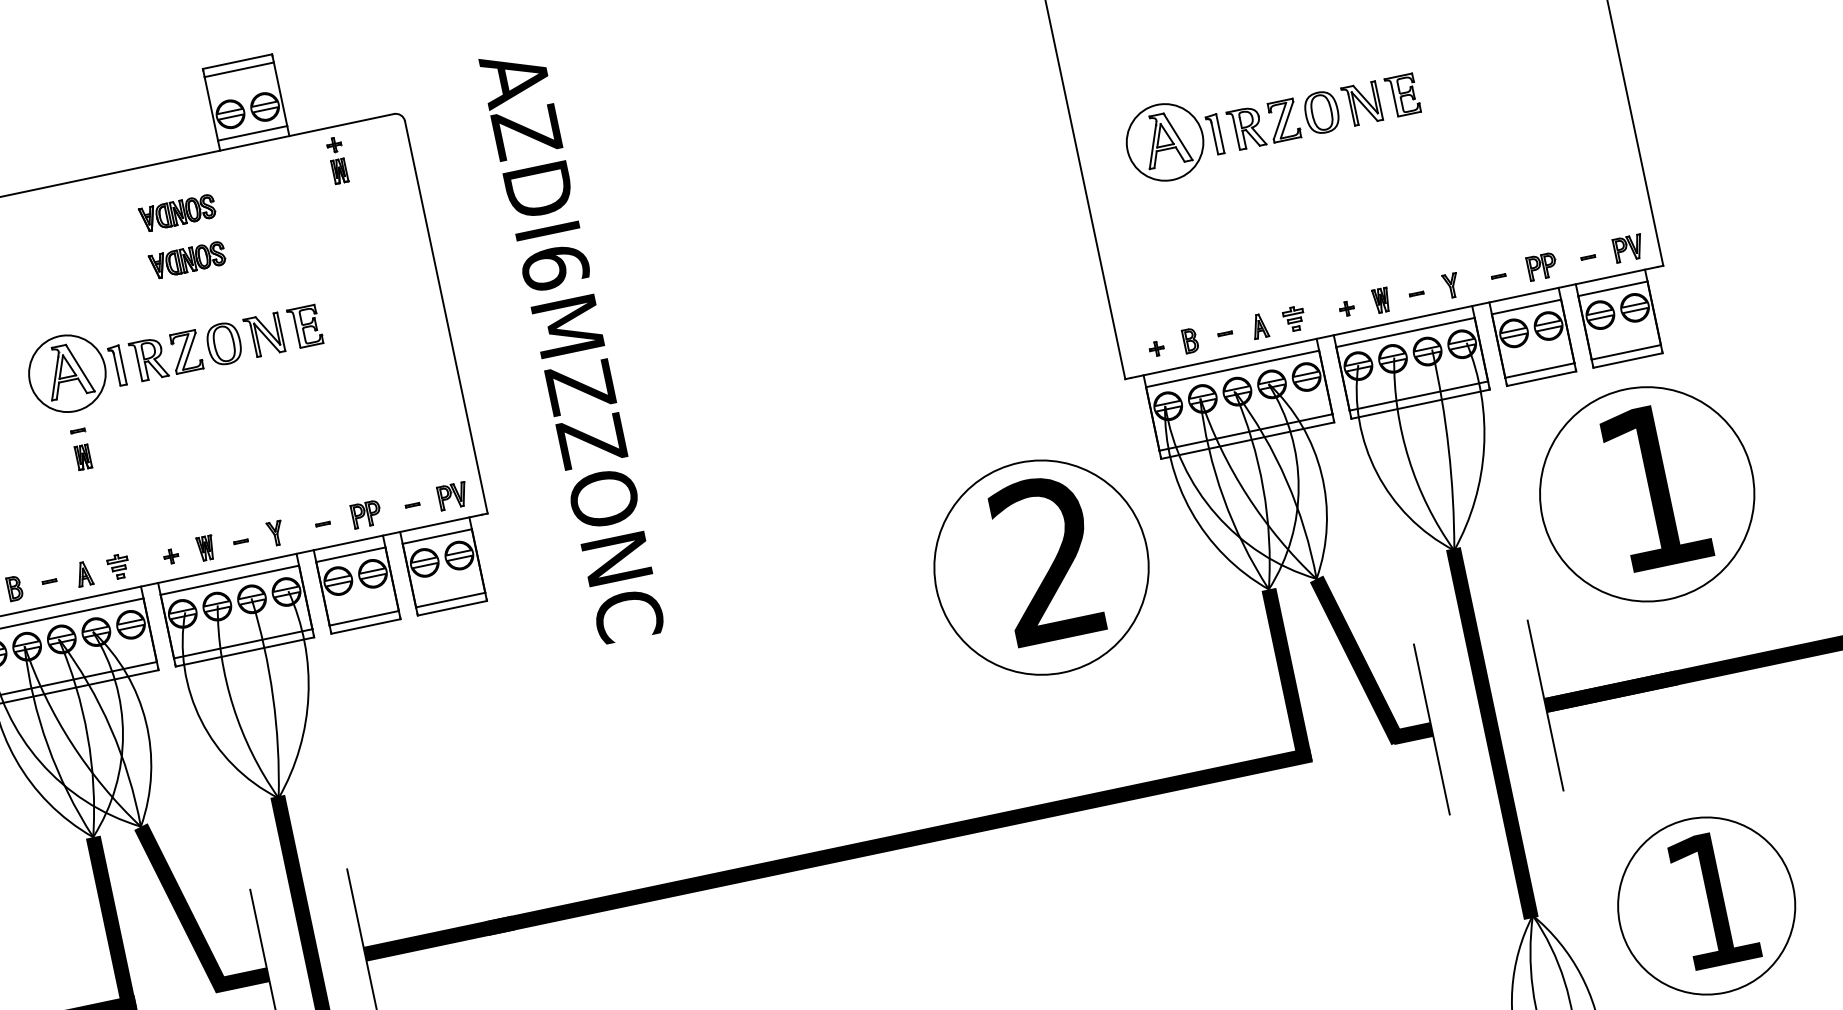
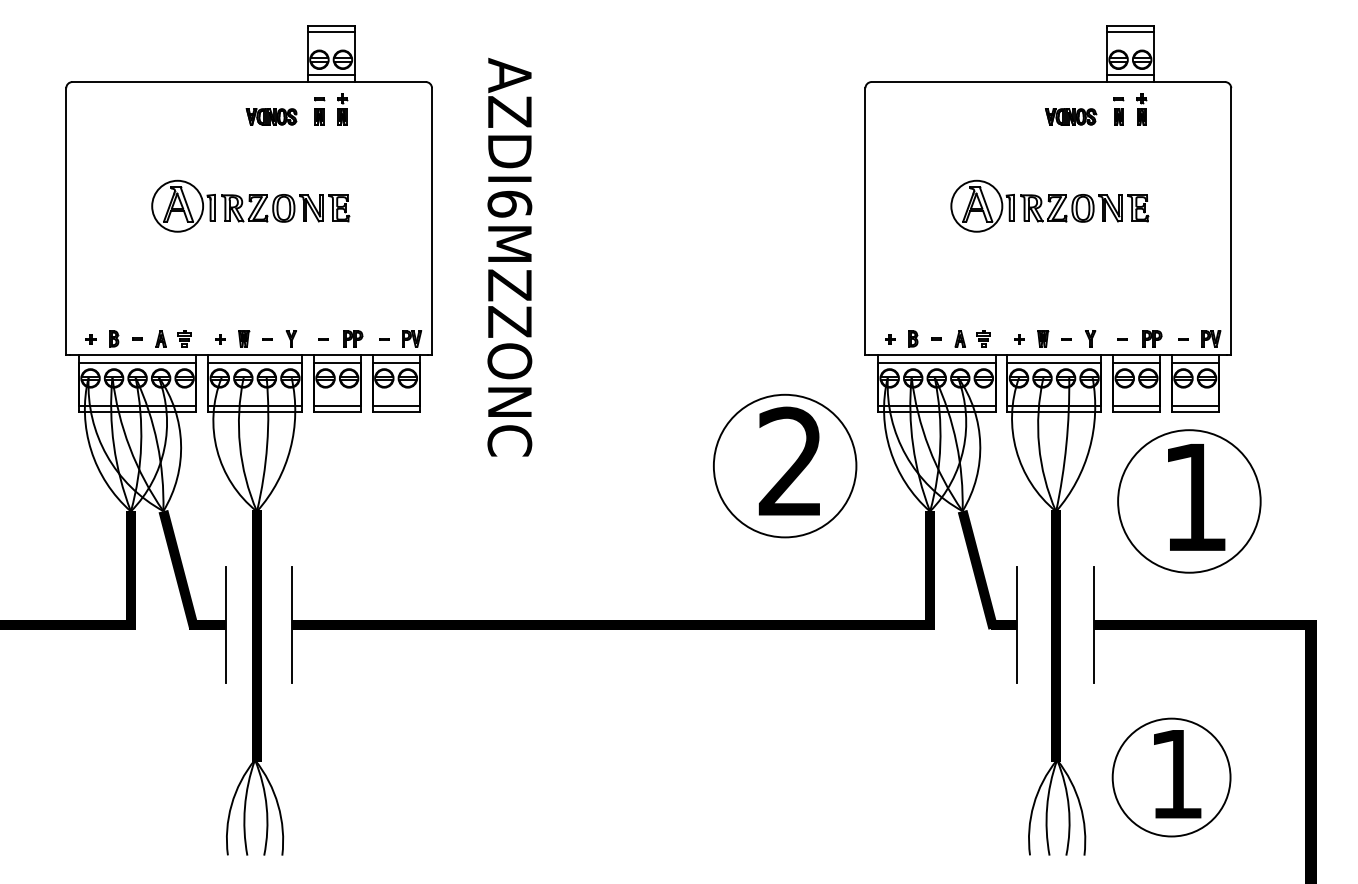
part: (1271, 118) -> (1049, 205), moved
part: (337, 160) -> (342, 109), moved
part: (187, 259) -> (271, 148), removed
part: (81, 449) -> (319, 111), moved

